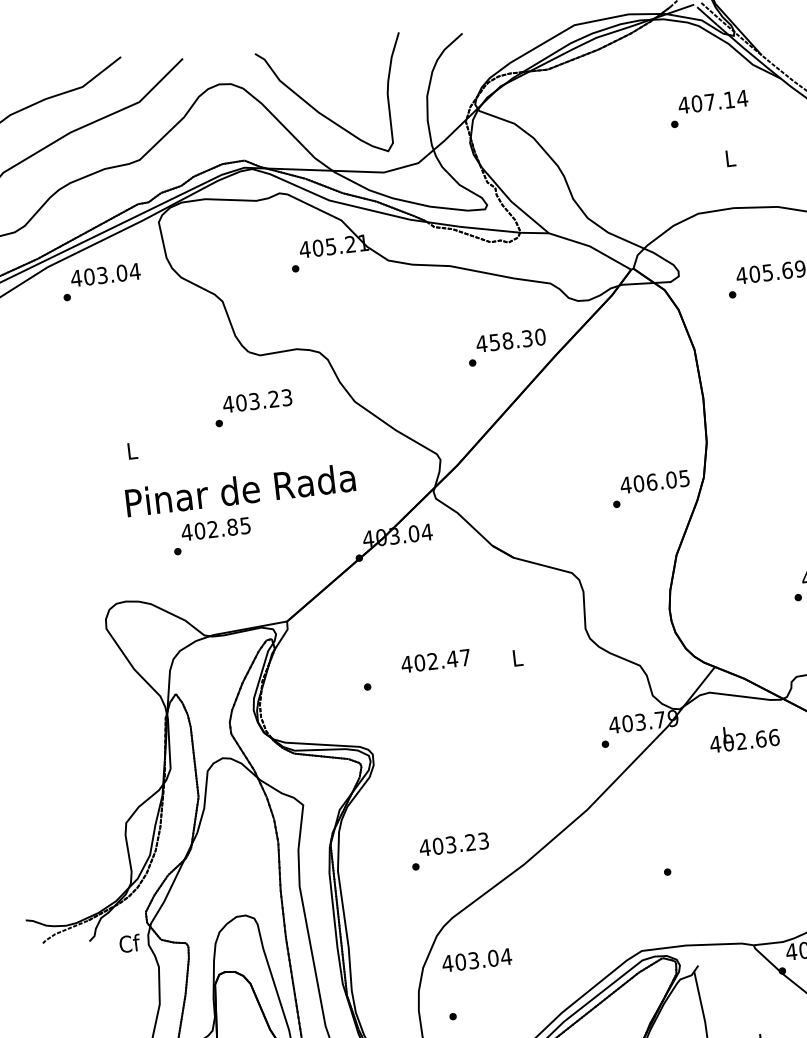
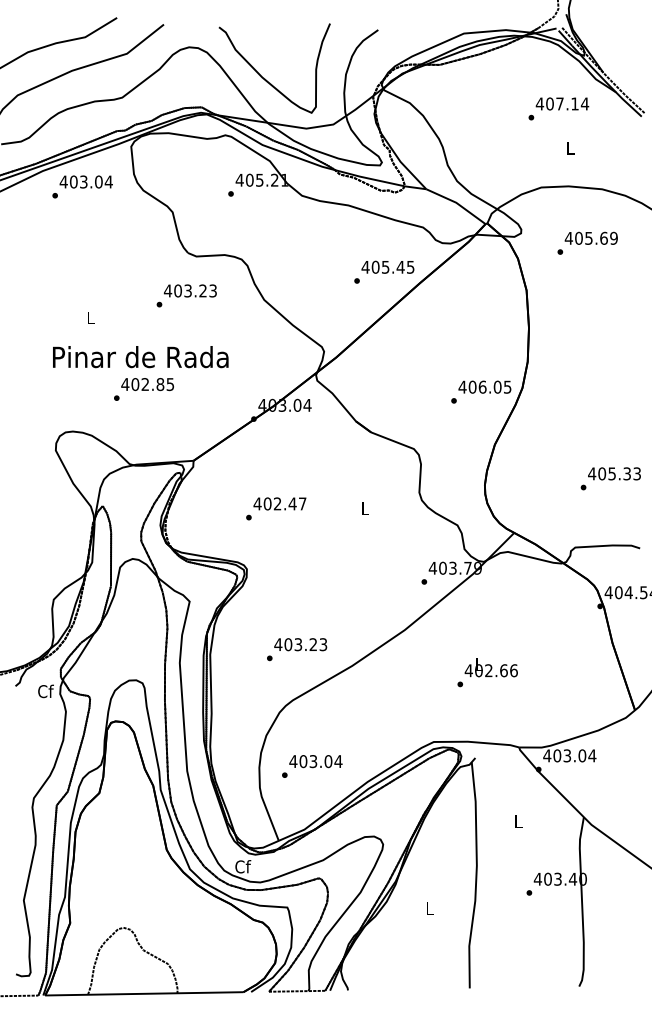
text: (516, 338) -> (392, 266), 458.30 -> 405.45
text: (240, 490) -> (140, 357), moved
text: (435, 660) -> (279, 503), moved
text: (743, 736) -> (490, 667), moved
text: (476, 960) -> (315, 761), moved

